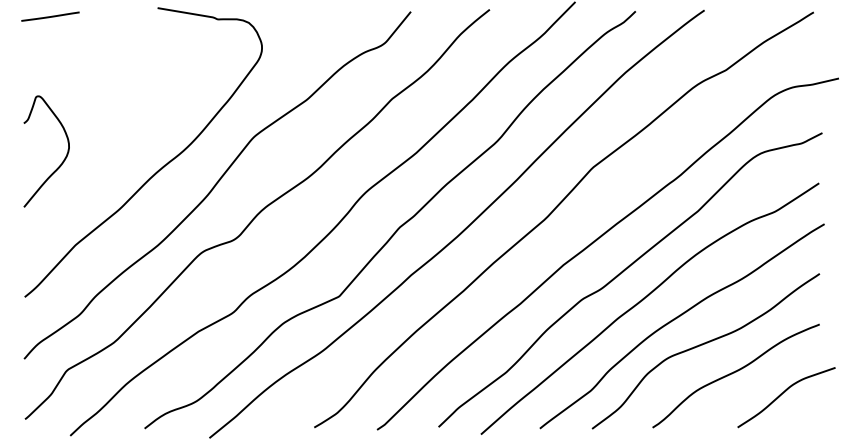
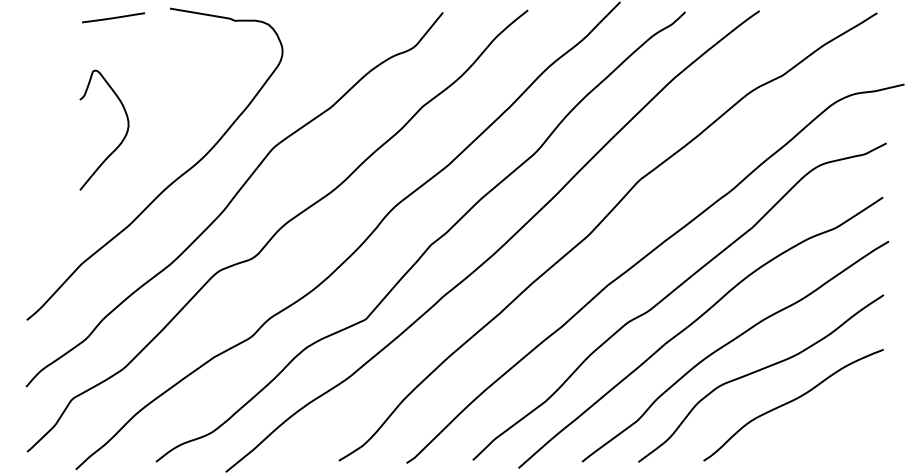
line: (50, 16) -> (113, 17), moved
curve: (62, 161) -> (121, 140), moved
curve: (783, 393) -> (844, 424), removed

